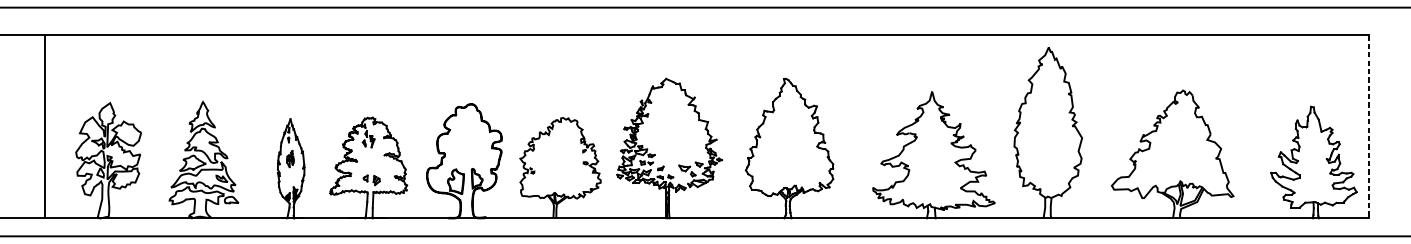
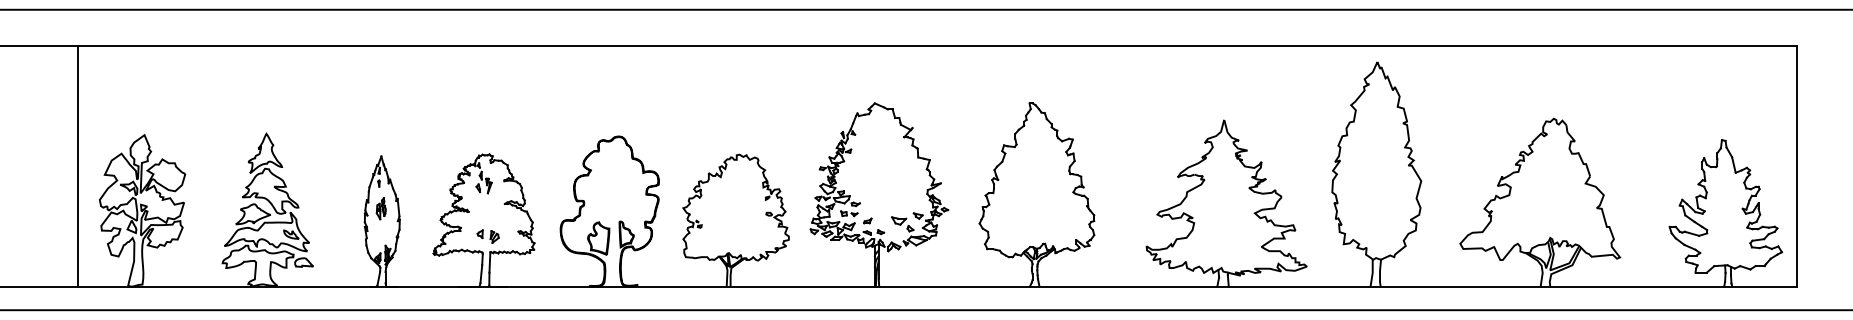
line: (44, 126) -> (77, 166), moved
line: (1368, 126) -> (1797, 166), dashed -> solid

